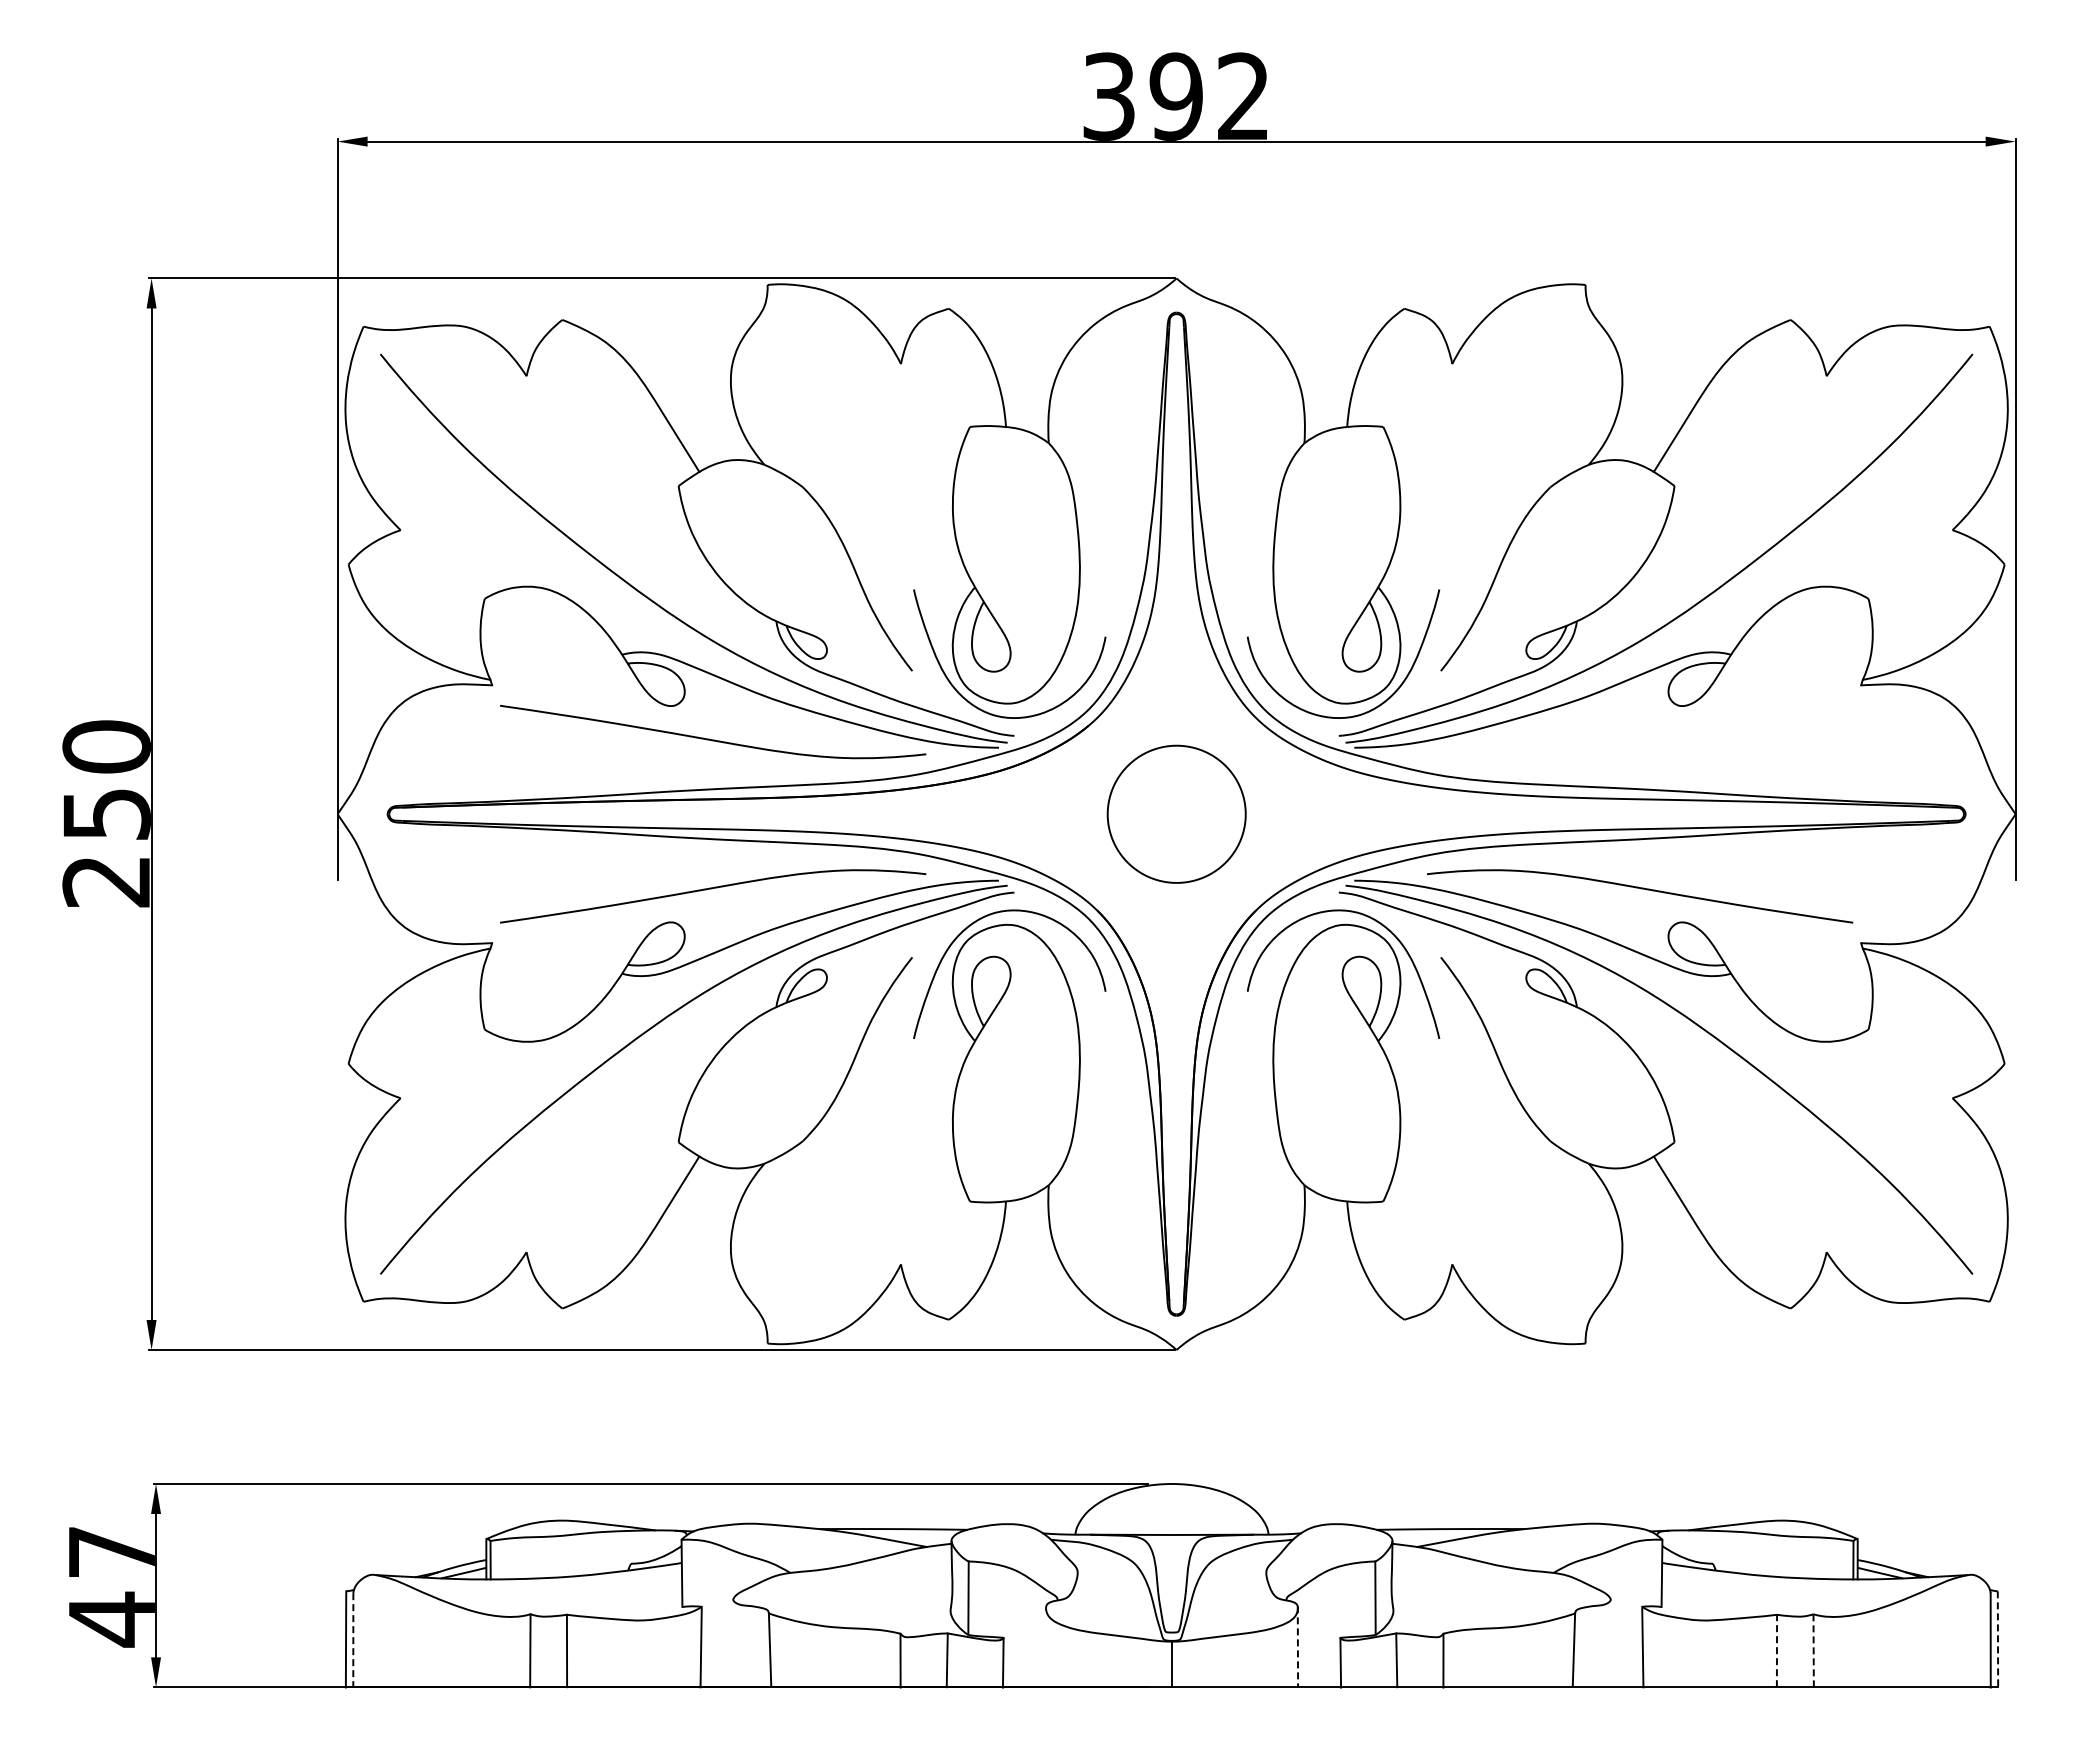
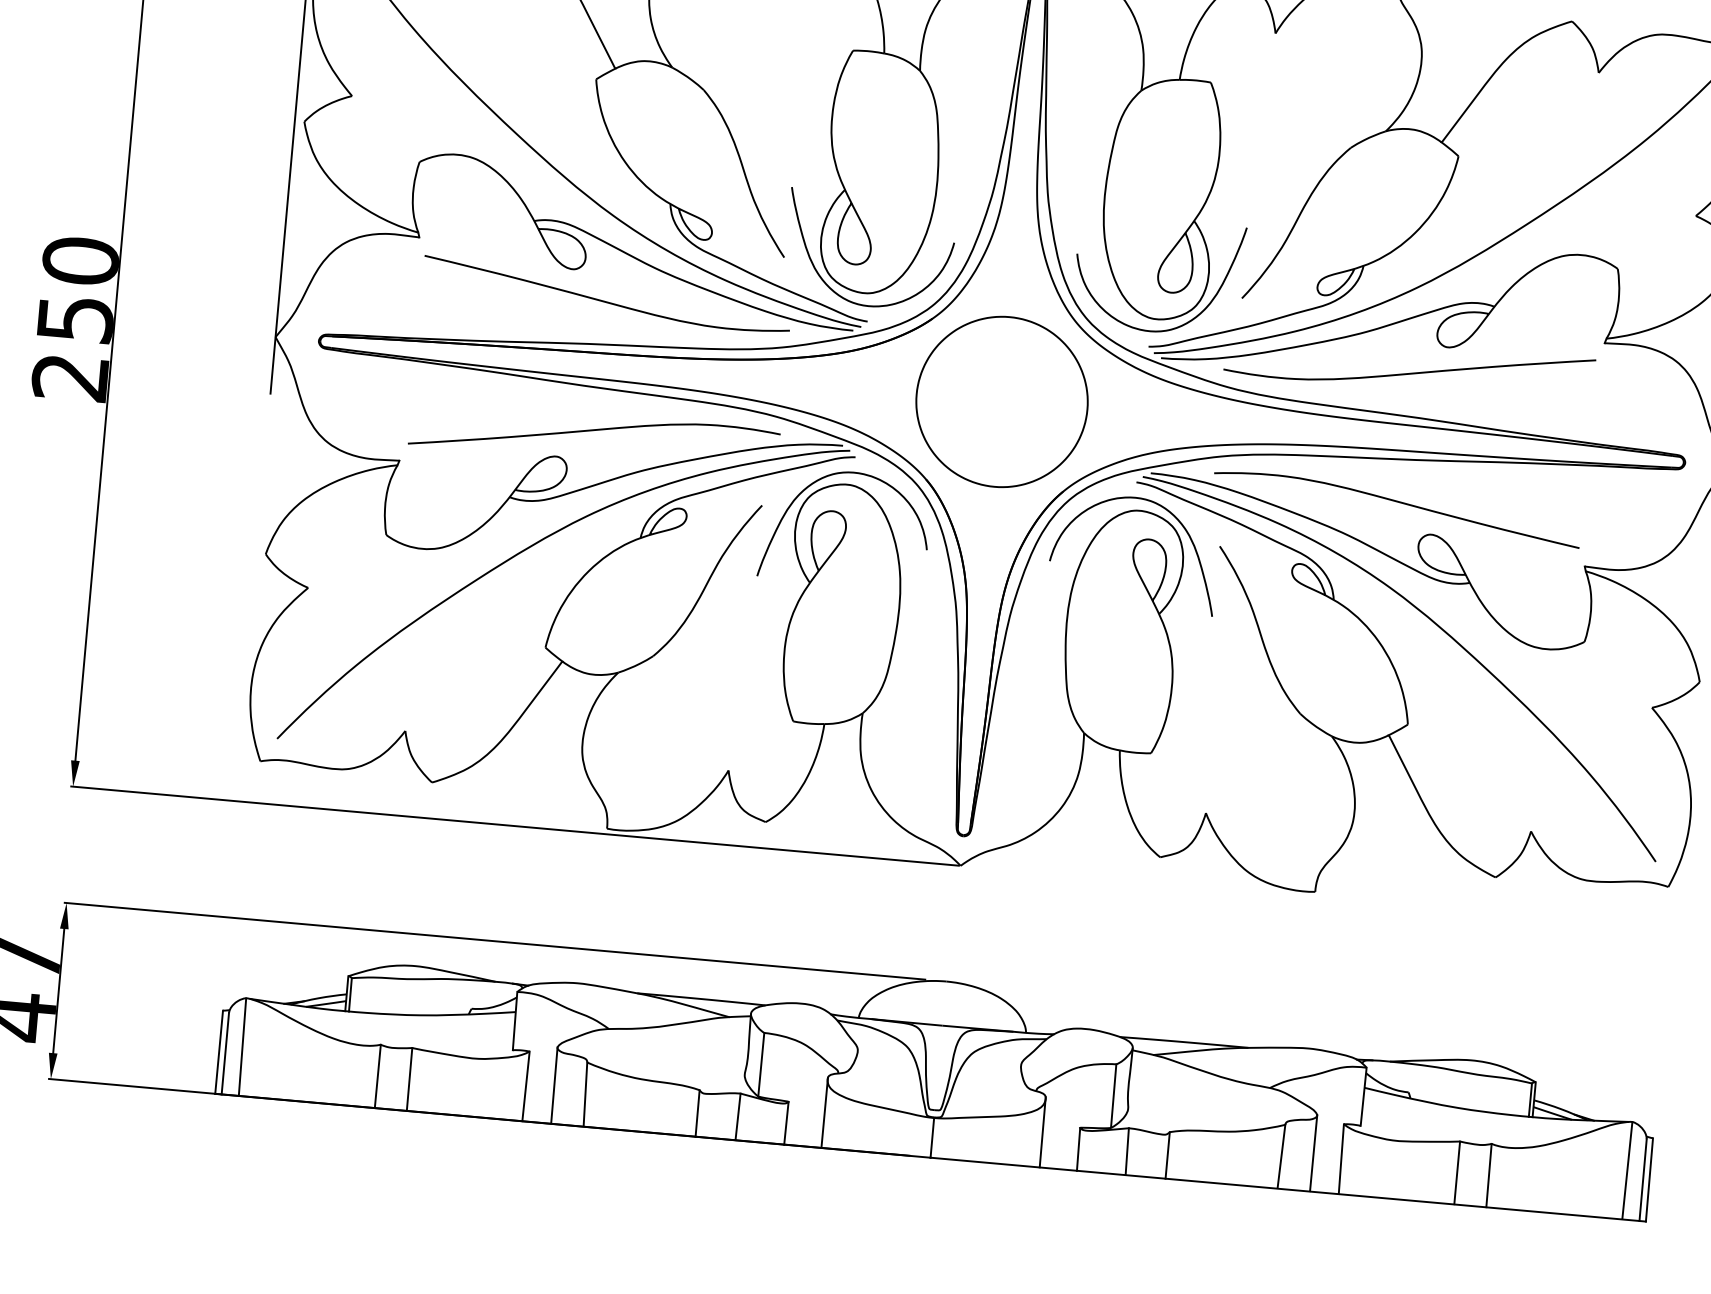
curve: (1643, 738) -> (1412, 372), added
part: (1176, 814) -> (1001, 402), size x1.43
line: (372, 1630) -> (242, 1046), added
line: (1971, 1630) -> (1627, 1170), added
line: (1997, 1639) -> (1649, 1179), dashed -> solid
line: (353, 1640) -> (225, 1053), dashed -> solid
line: (733, 1642) -> (554, 1084), added
line: (1610, 1642) -> (1313, 1152), added
line: (1045, 1646) -> (824, 1112), added
line: (1297, 1646) -> (1042, 1131), dashed -> solid
line: (1776, 1650) -> (1456, 1172), dashed -> solid
line: (1813, 1650) -> (1488, 1175), dashed -> solid

